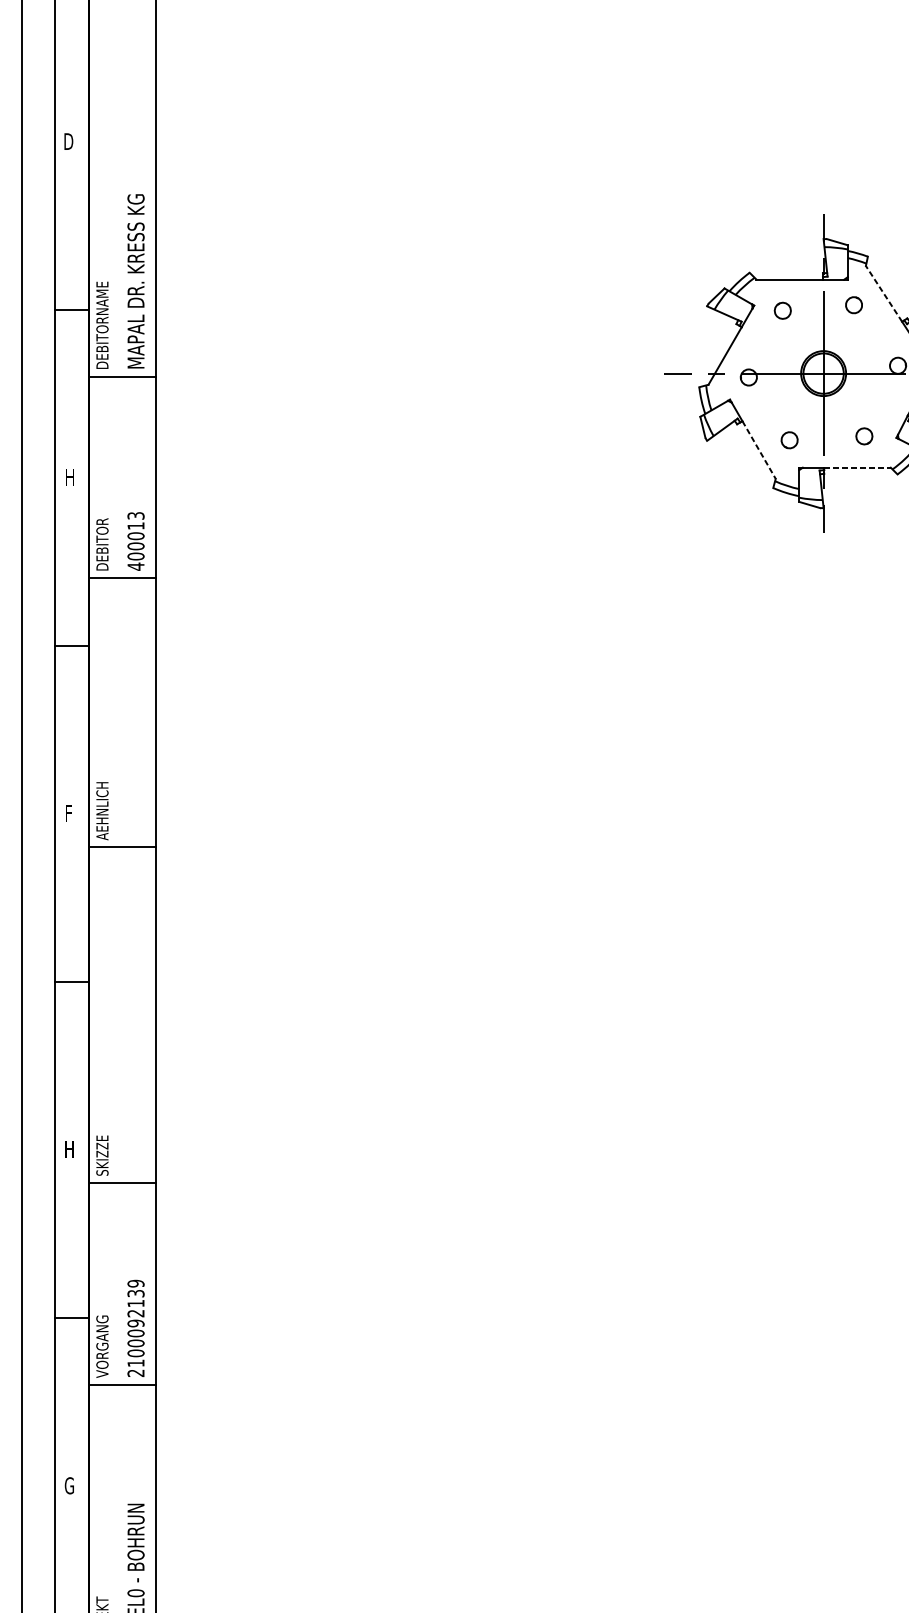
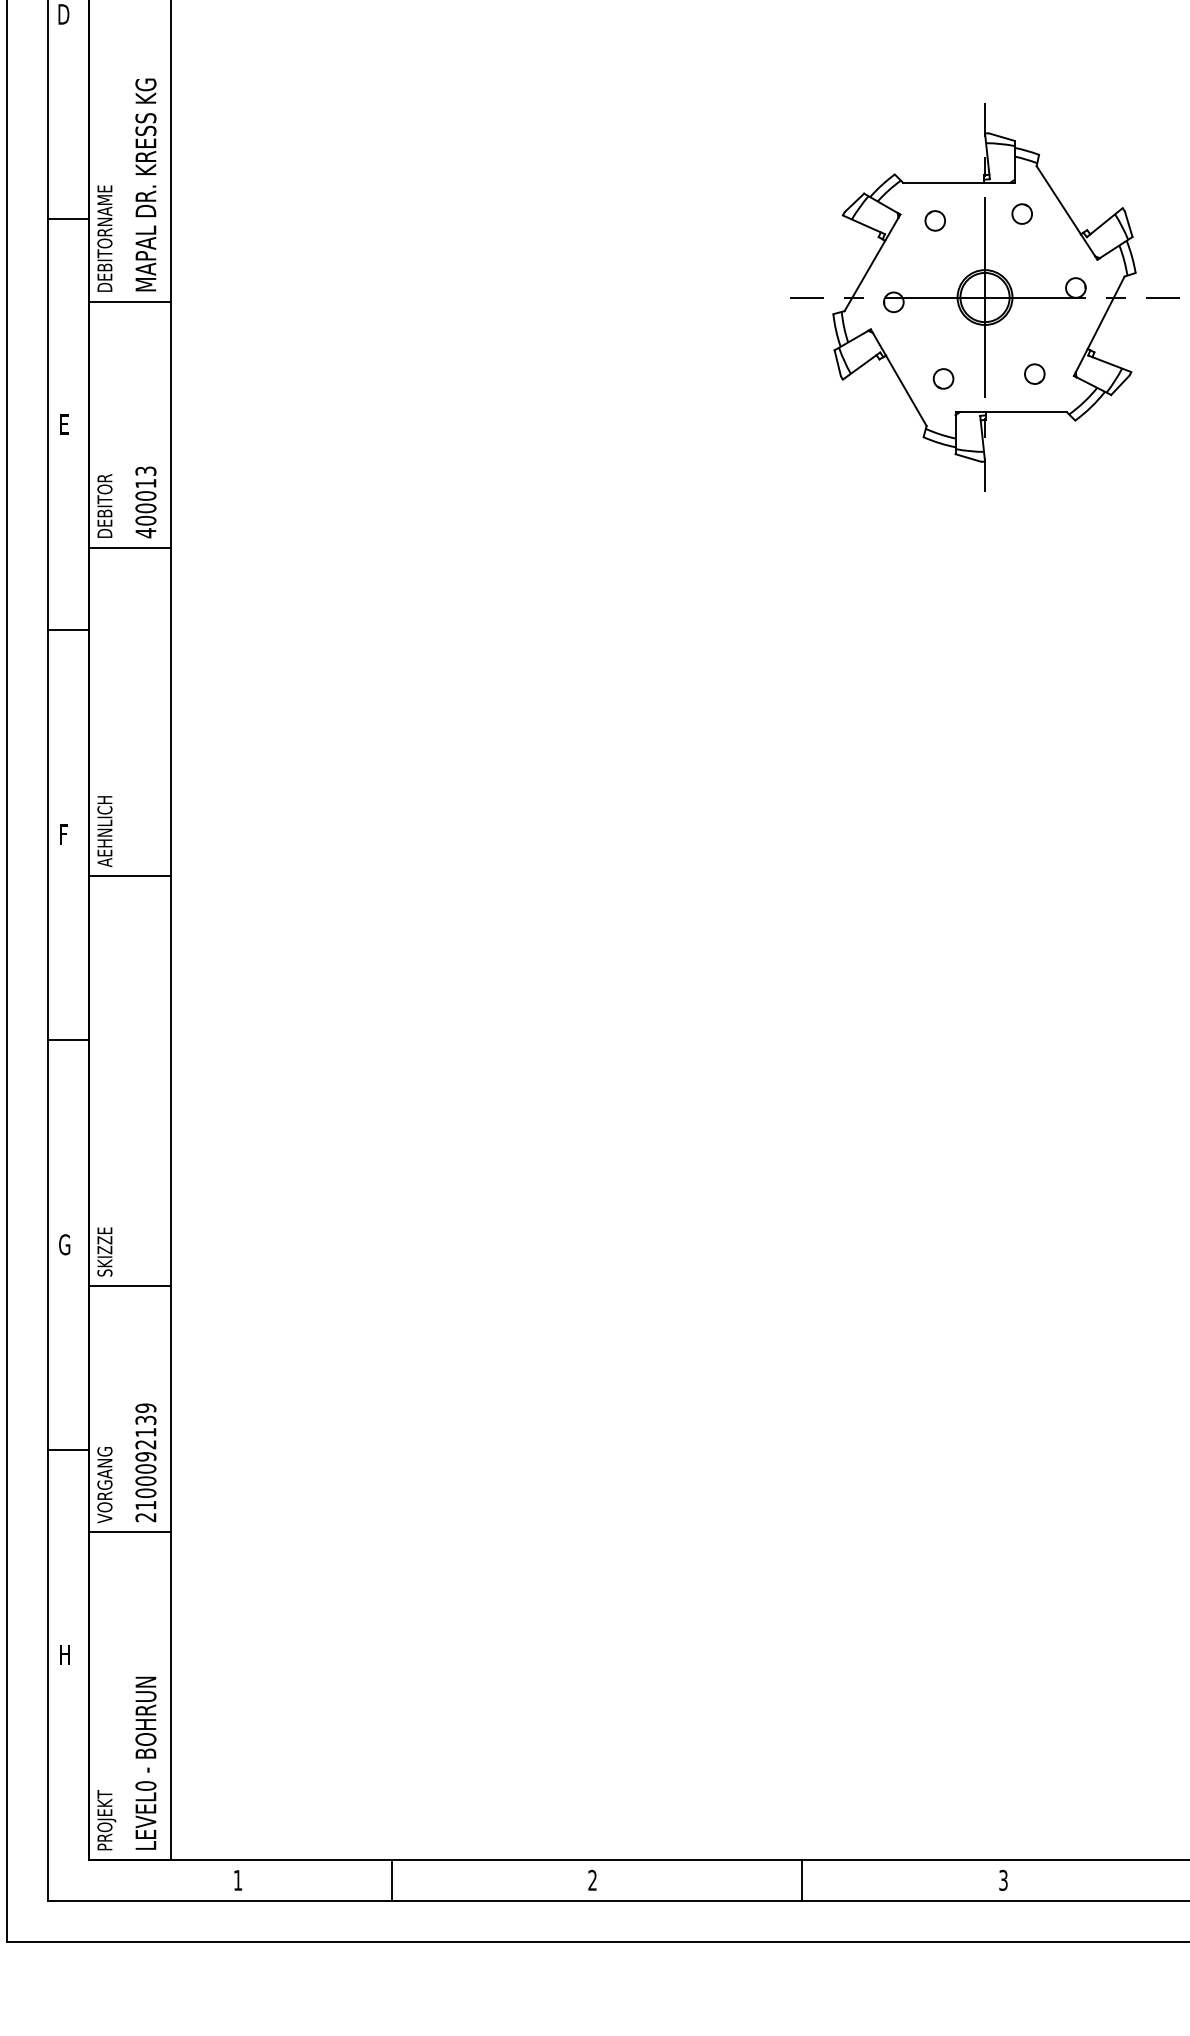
line: (883, 294) -> (1058, 200), dashed -> solid
line: (759, 449) -> (906, 390), dashed -> solid
line: (857, 467) -> (1026, 412), dashed -> solid
text: (70, 477) -> (65, 424), H -> E
text: (69, 1149) -> (64, 1244), H -> G
text: (69, 1485) -> (64, 1654), G -> H

